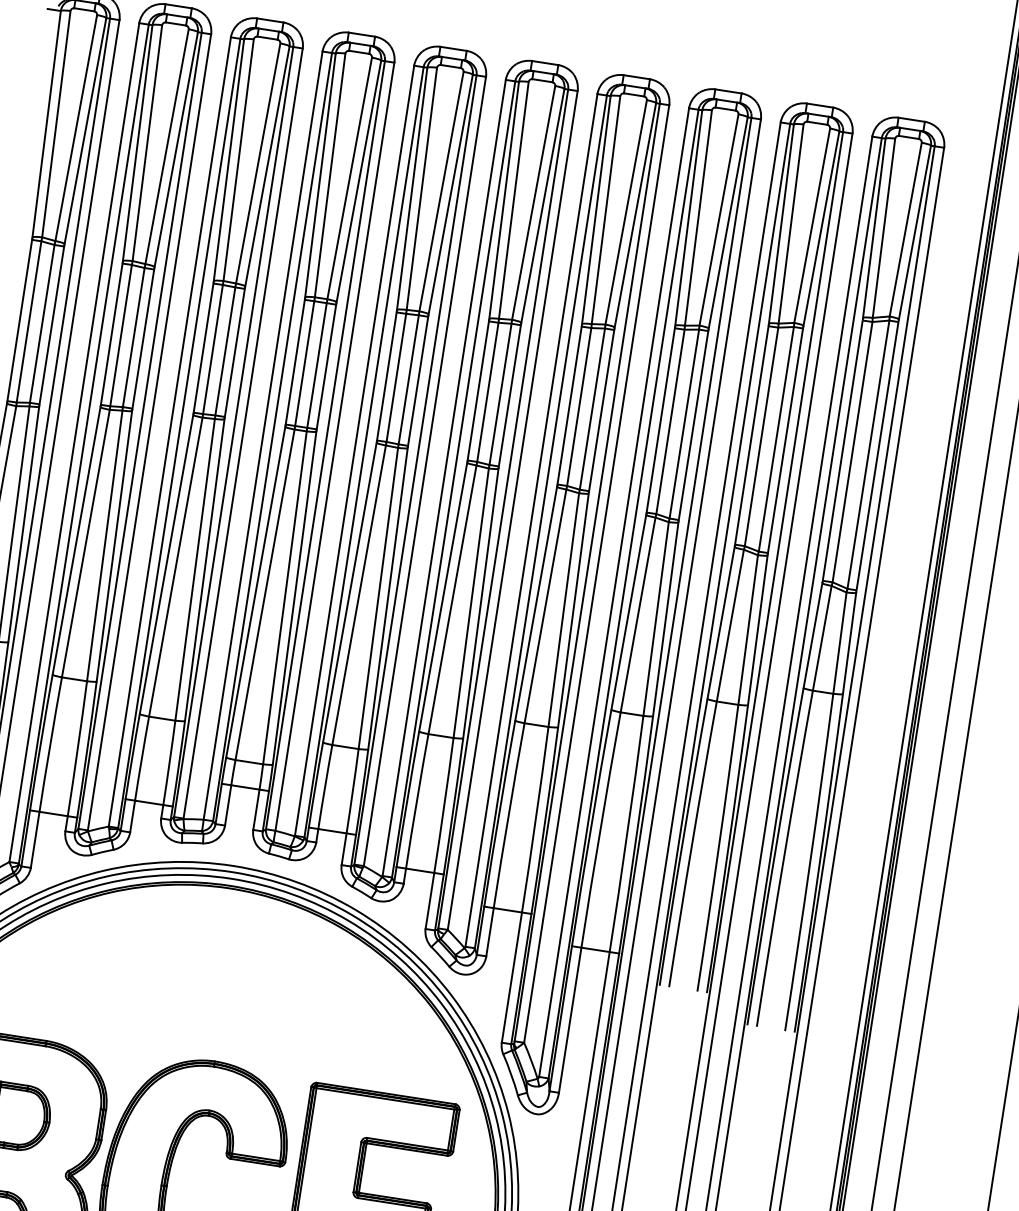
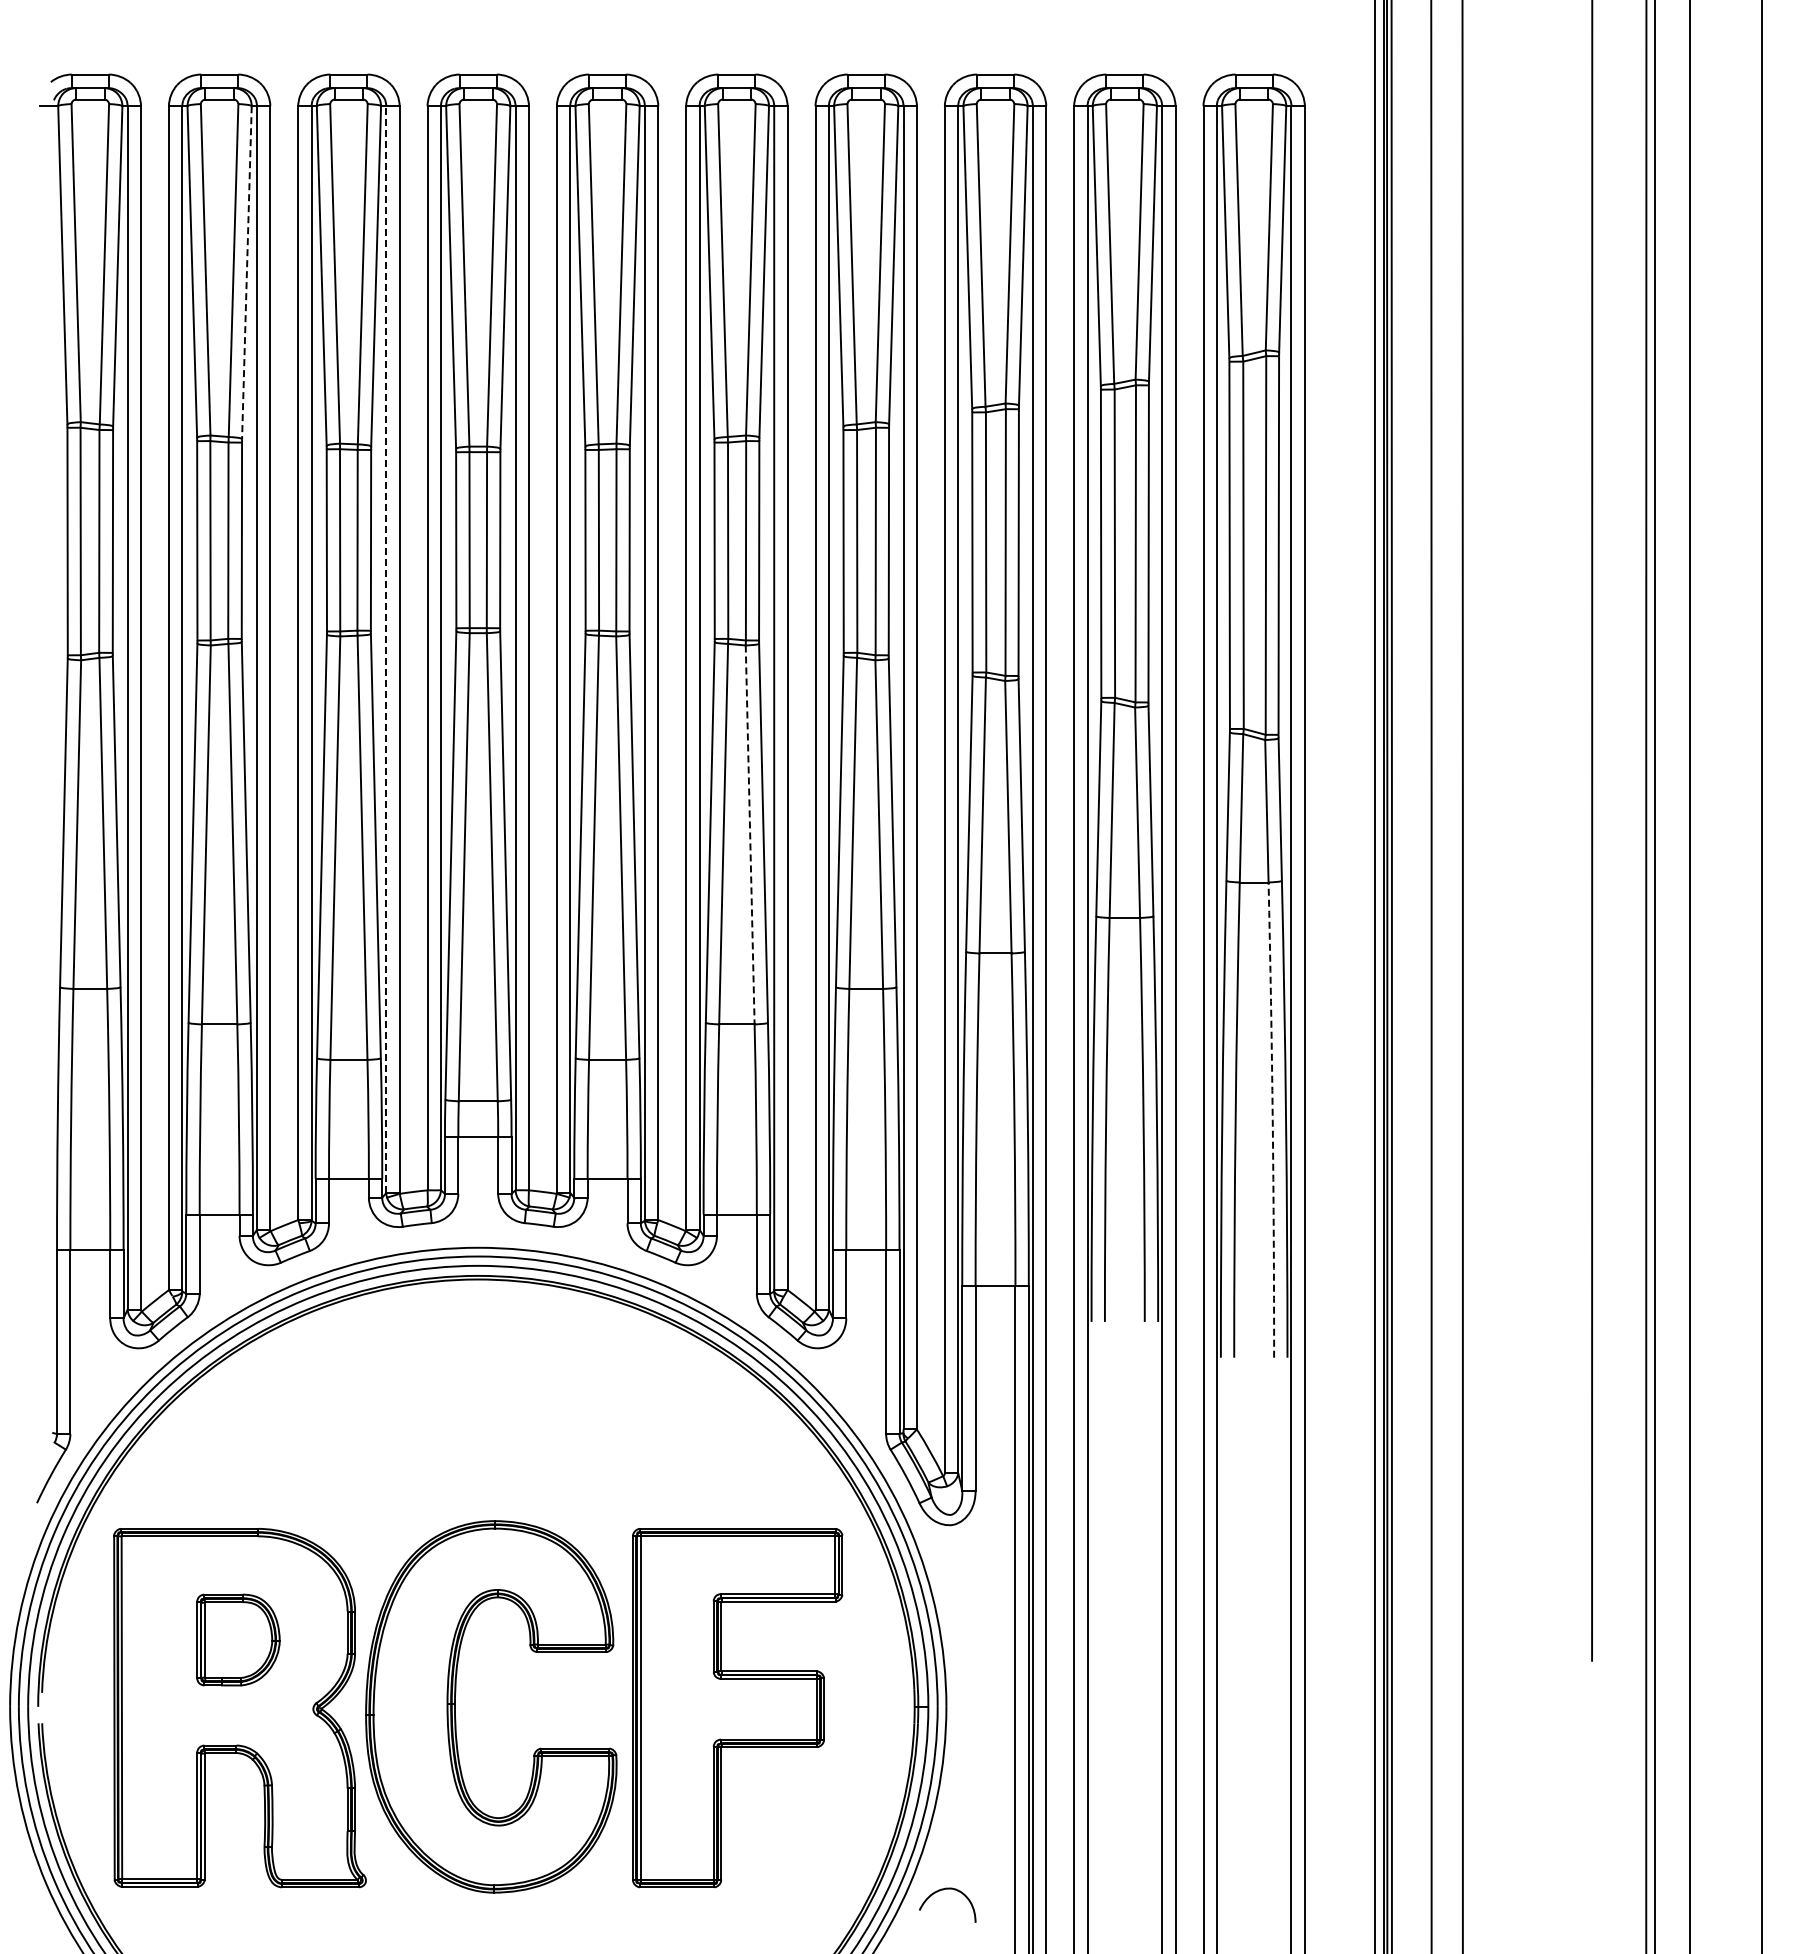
line: (176, 149) -> (246, 272), solid -> dashed
line: (233, 431) -> (386, 649), solid -> dashed
line: (471, 602) -> (750, 834), solid -> dashed
arc: (809, 862) -> (1272, 1120), solid -> dashed

